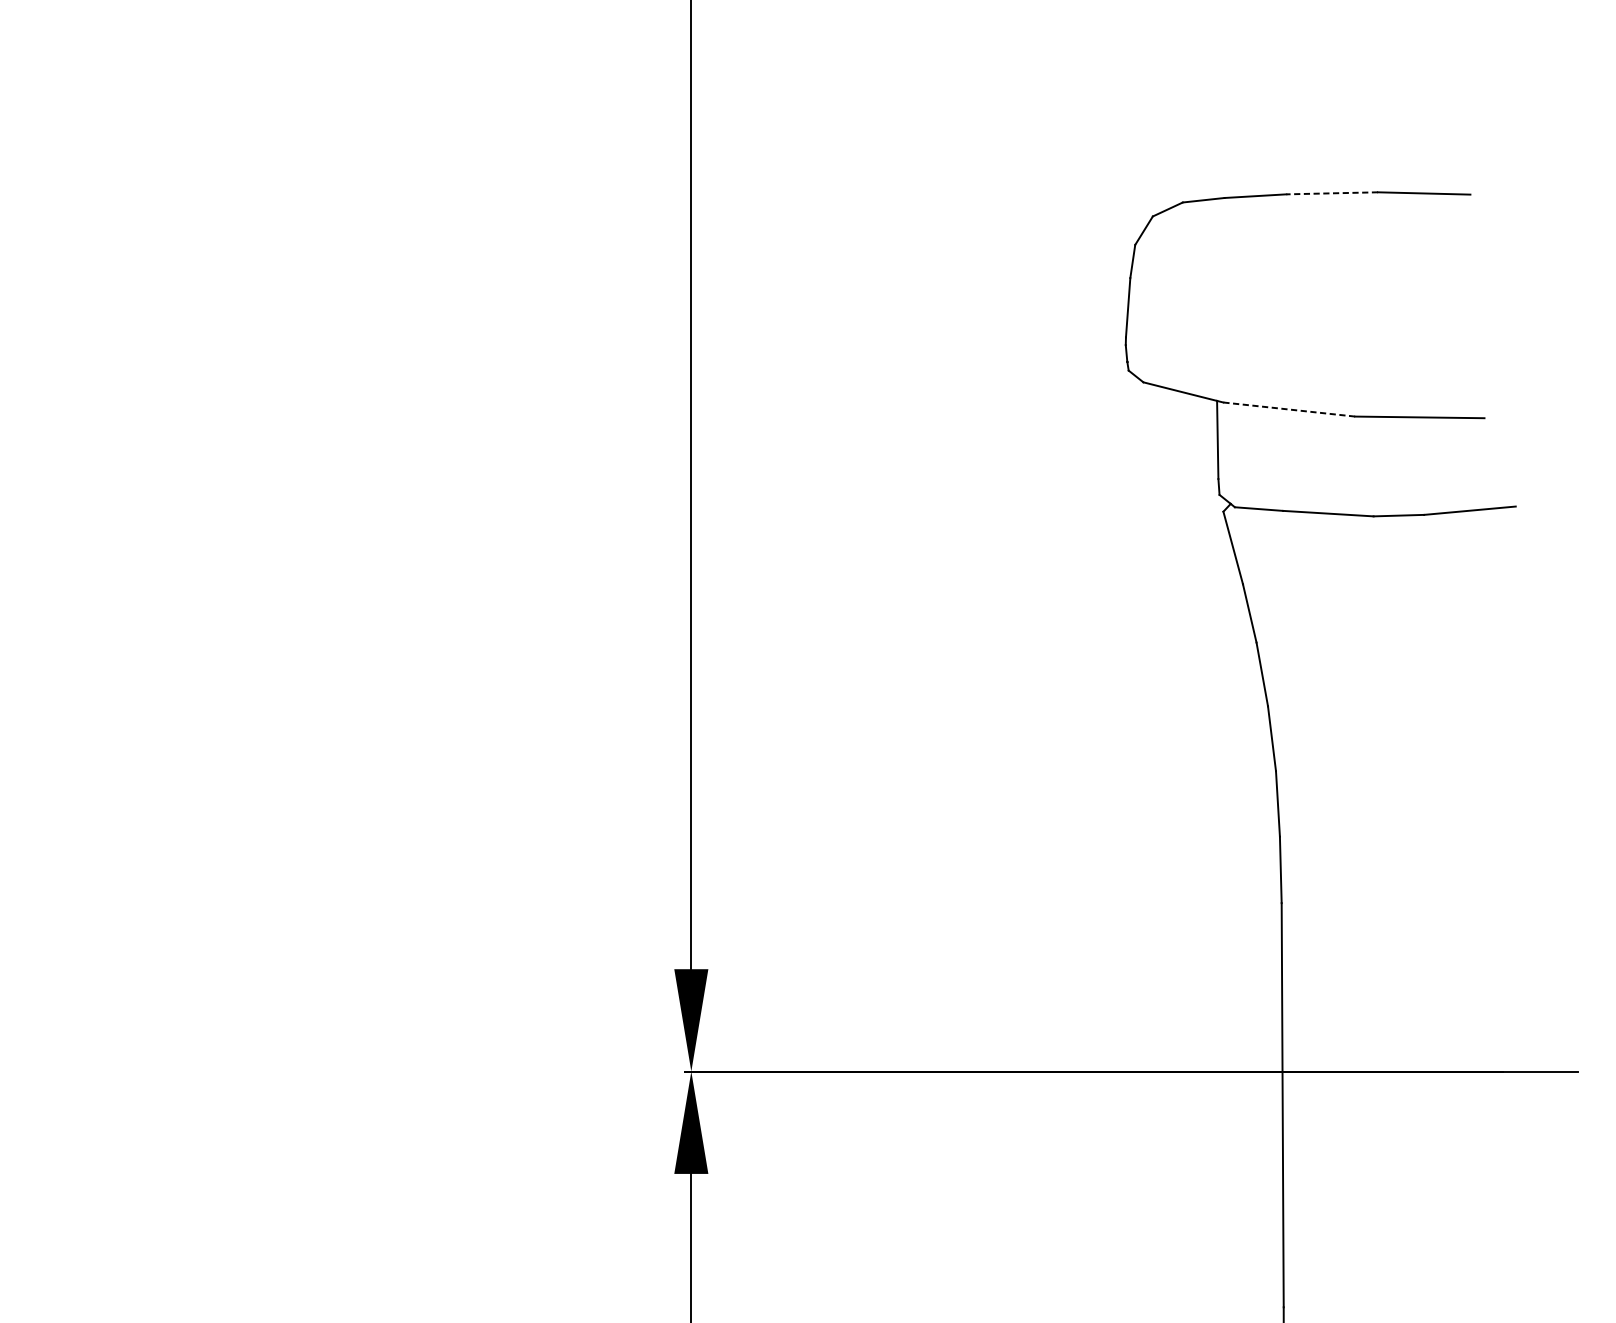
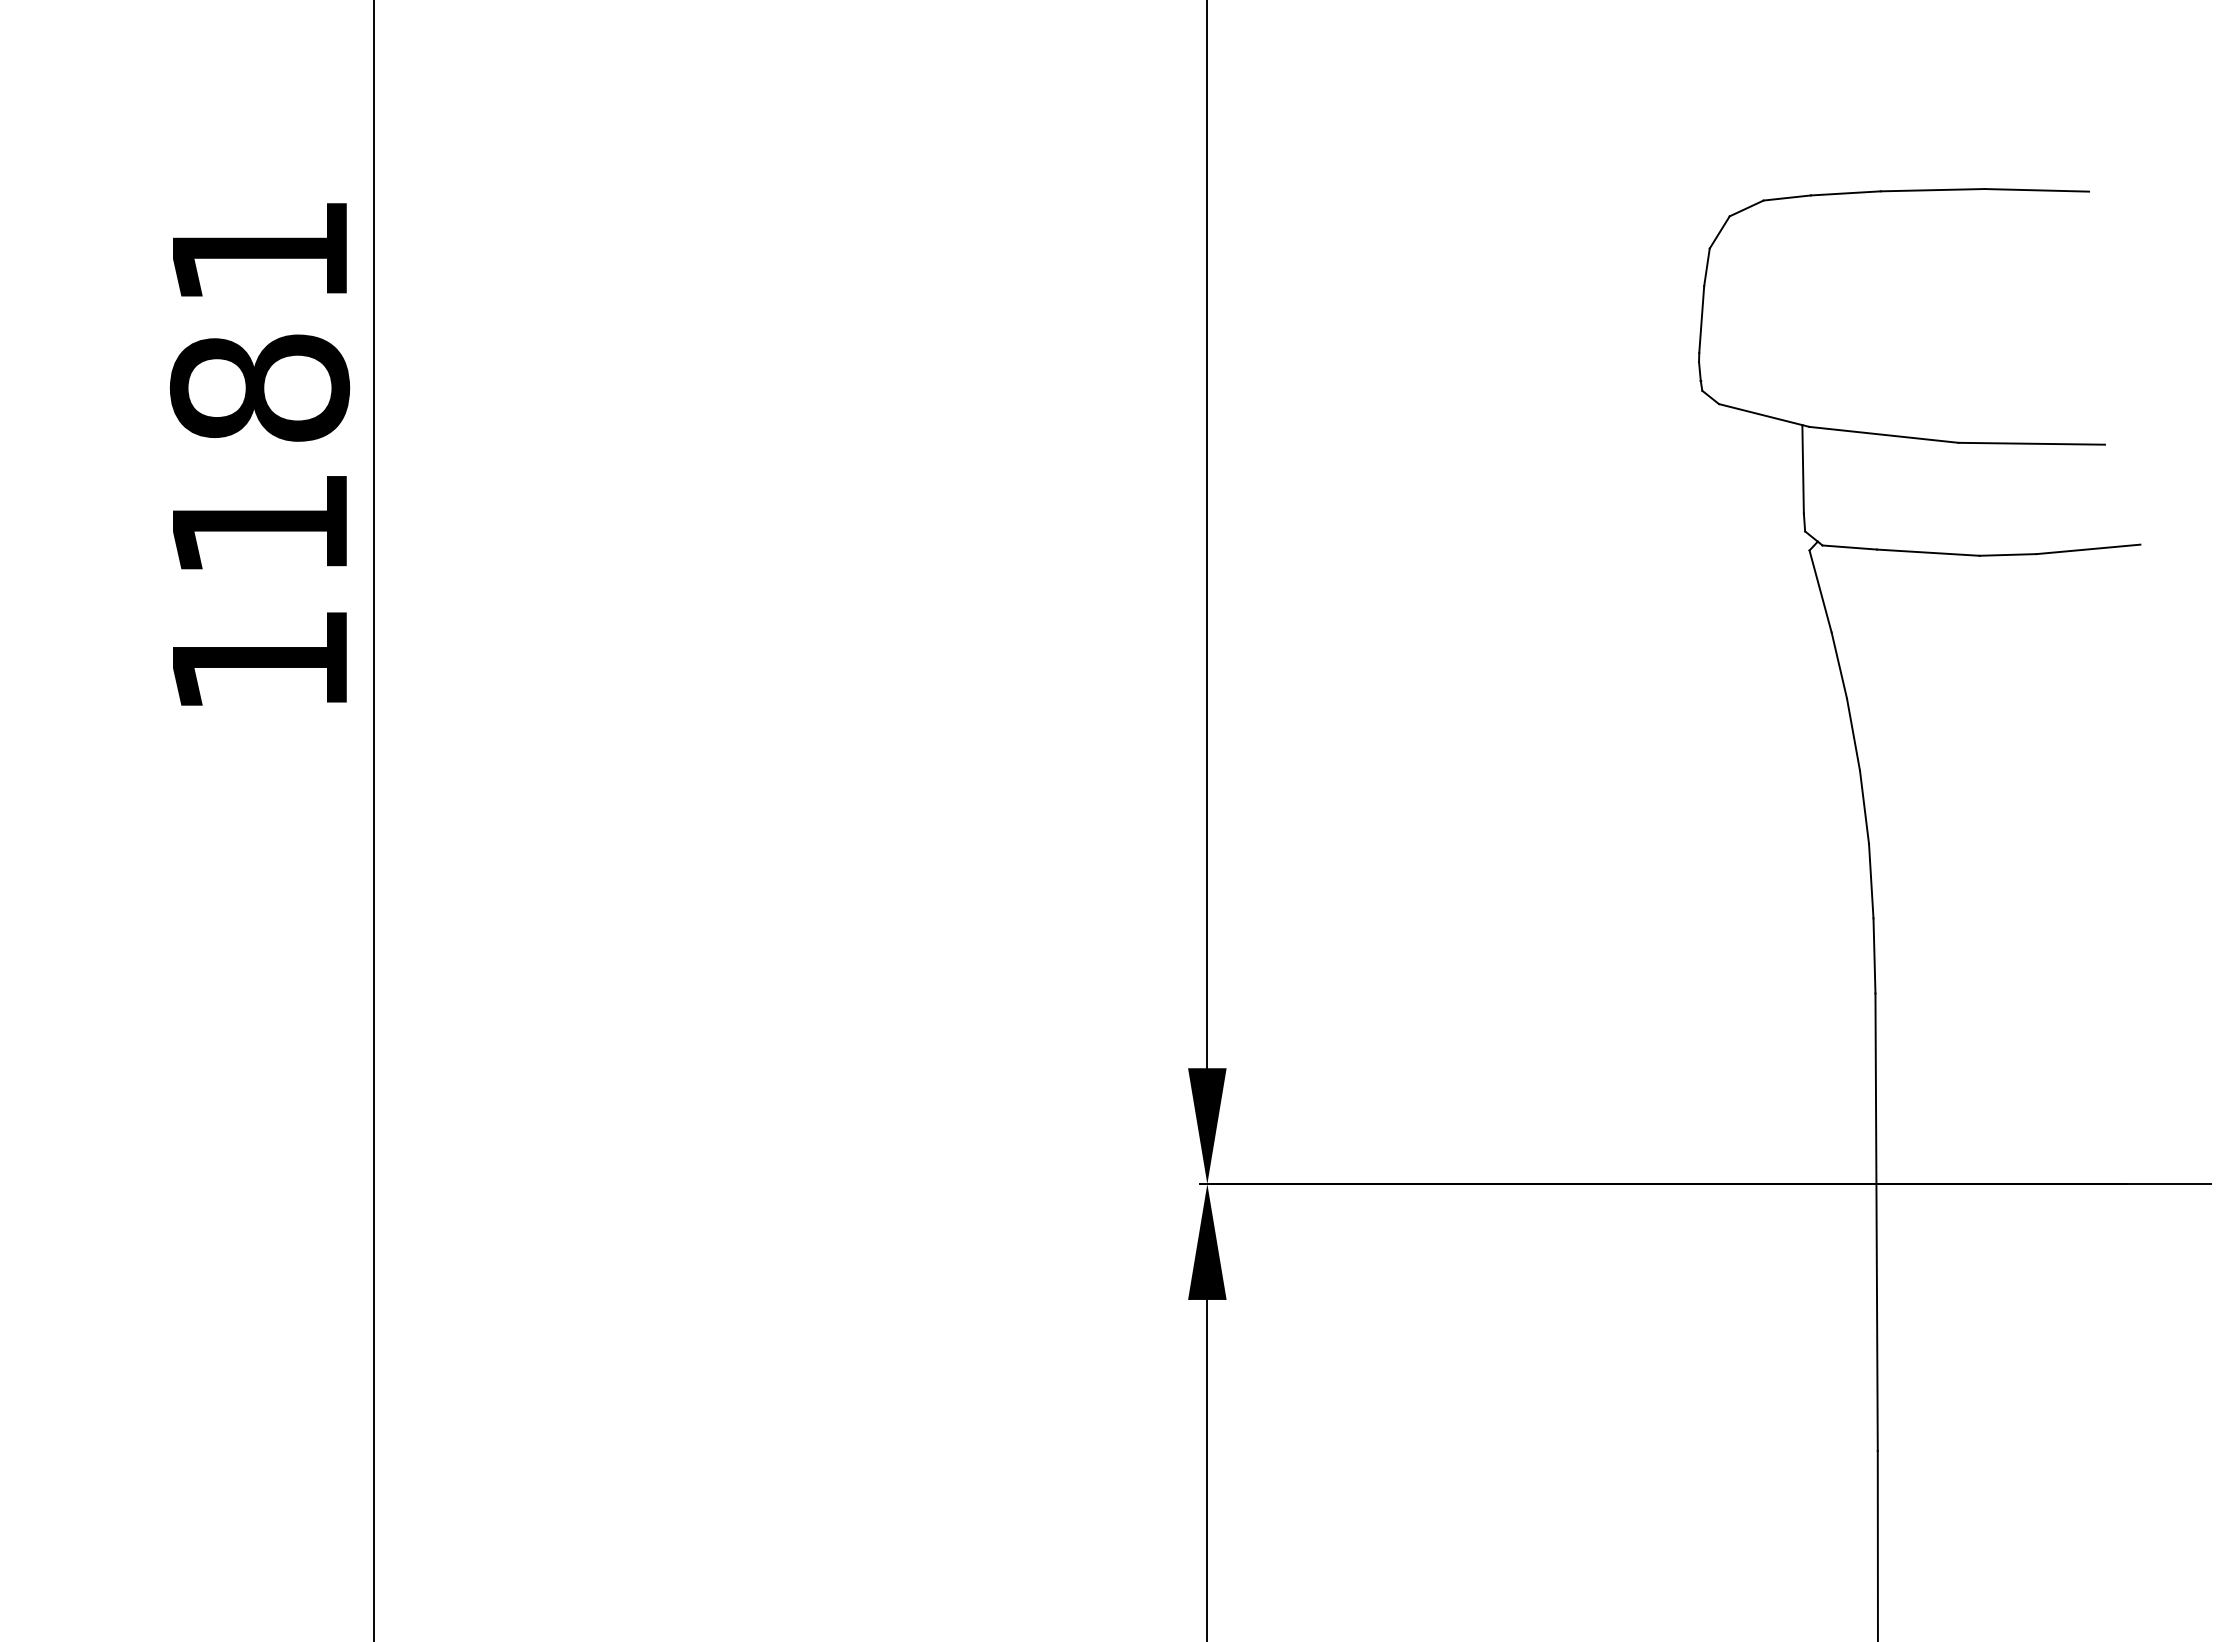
line: (1332, 193) -> (1932, 190), dashed -> solid
line: (1288, 409) -> (1883, 434), dashed -> solid

